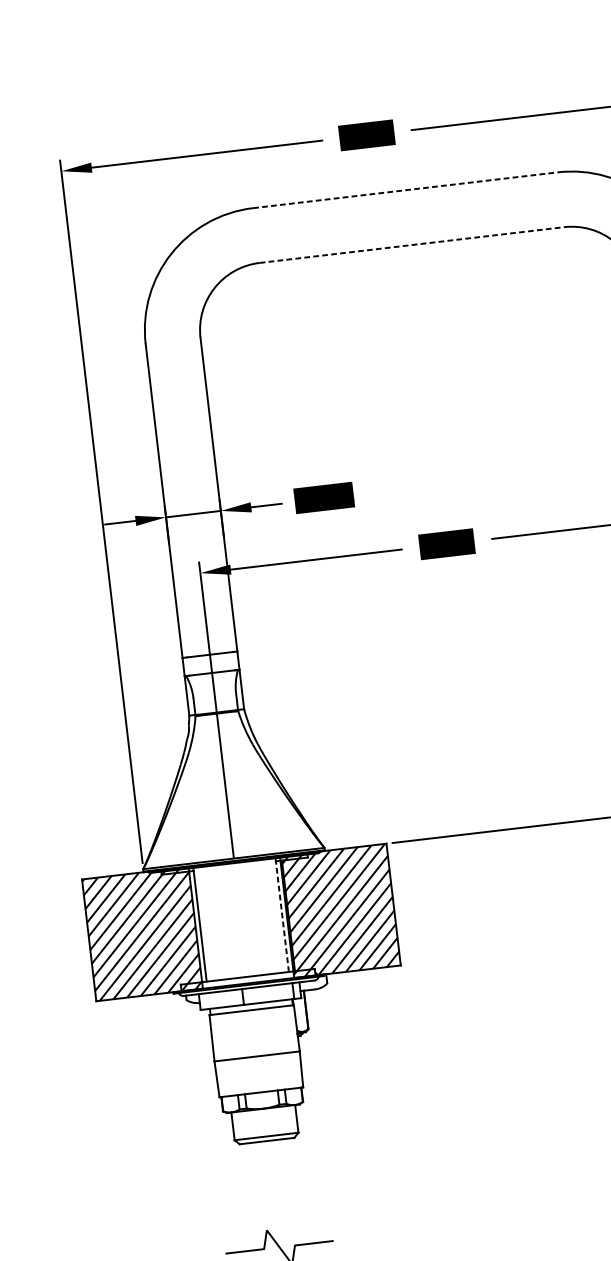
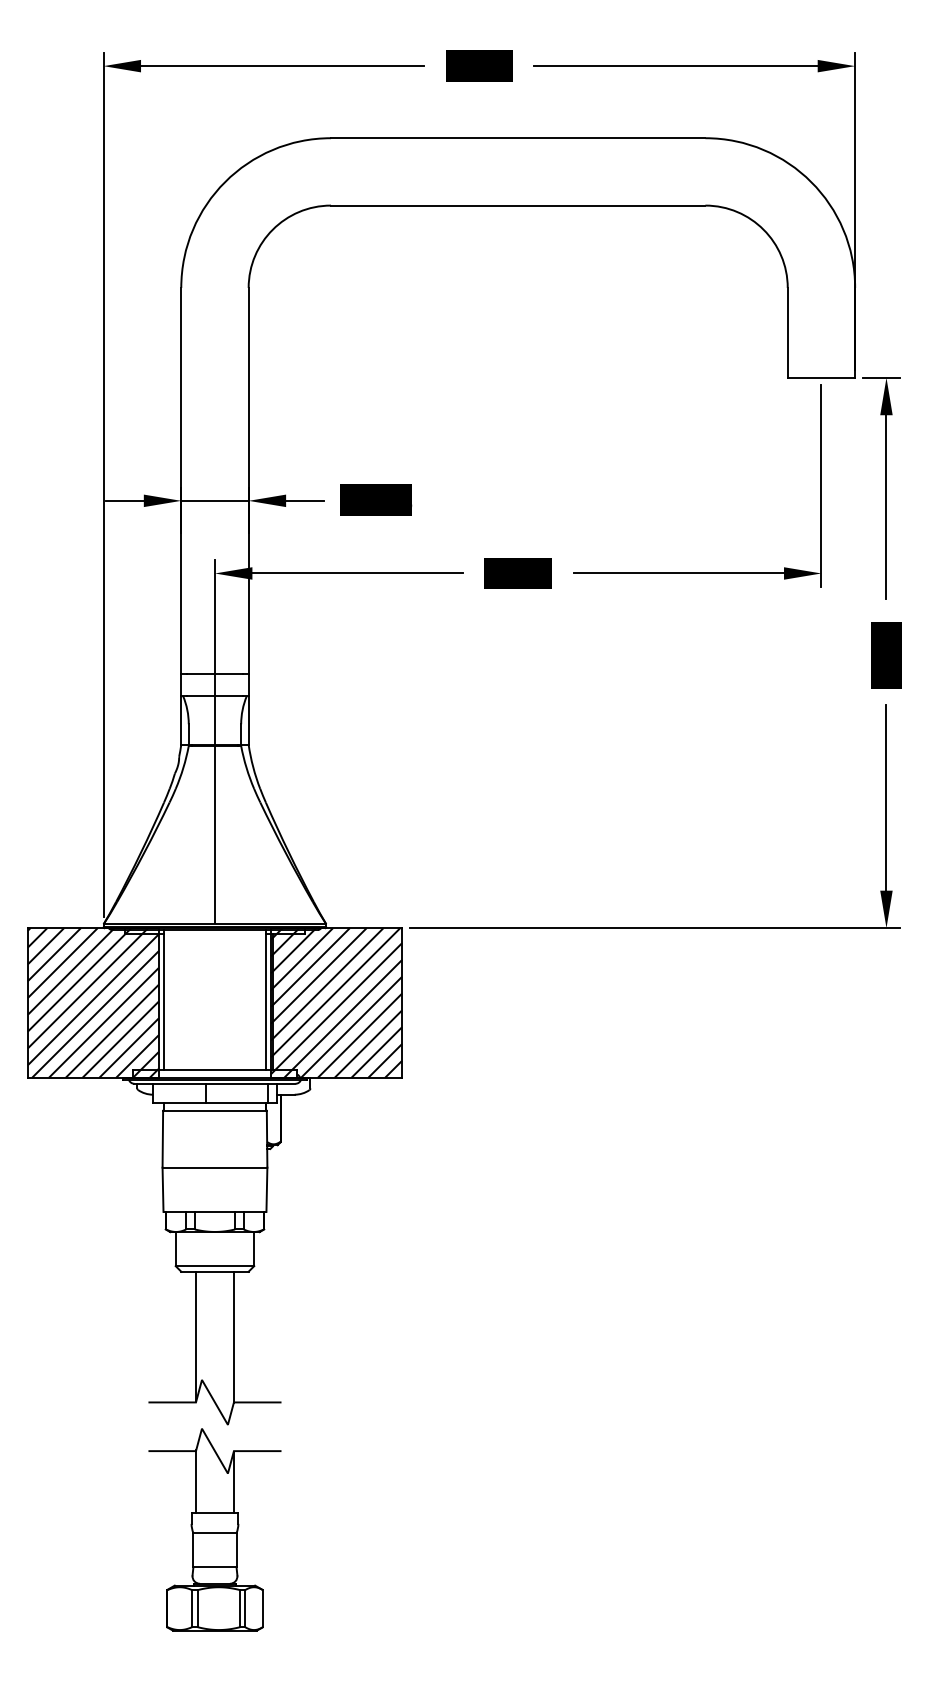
line: (405, 190) -> (518, 138), dashed -> solid
line: (412, 244) -> (518, 205), dashed -> solid
line: (282, 914) -> (265, 999), dashed -> solid
line: (288, 1192) -> (233, 1337), added
line: (258, 1195) -> (196, 1336), added

